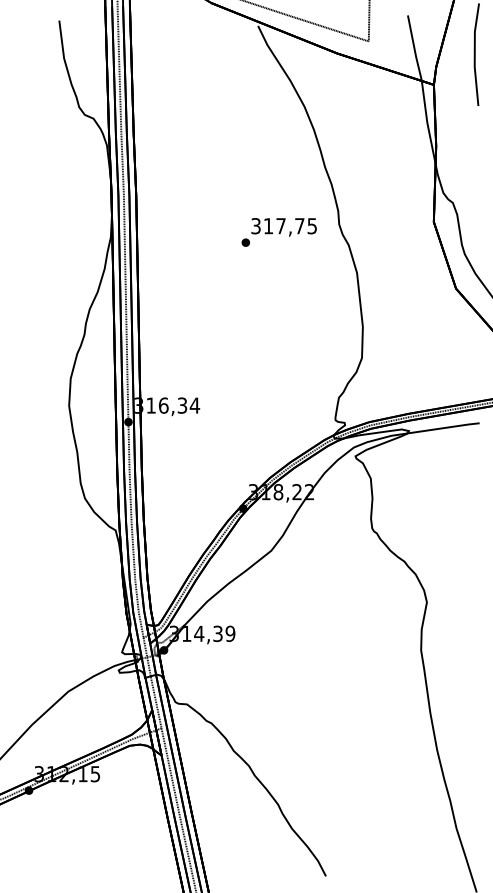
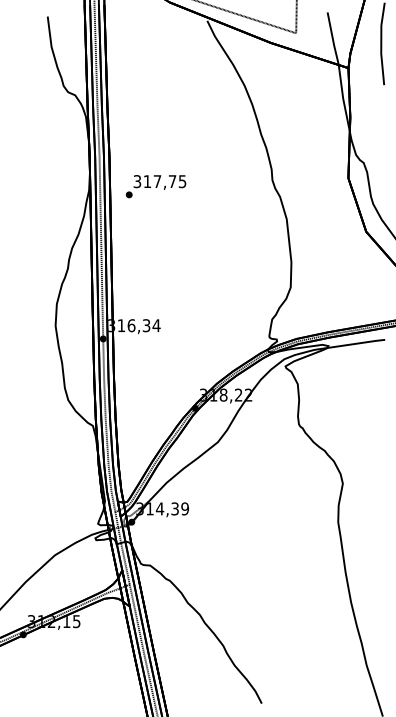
text: (278, 232) -> (155, 186), moved

